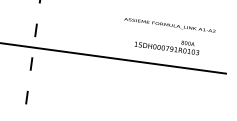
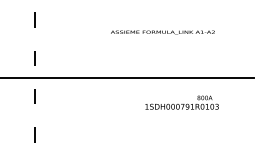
text: (169, 25) -> (162, 32), moved
text: (166, 44) -> (181, 102), moved

